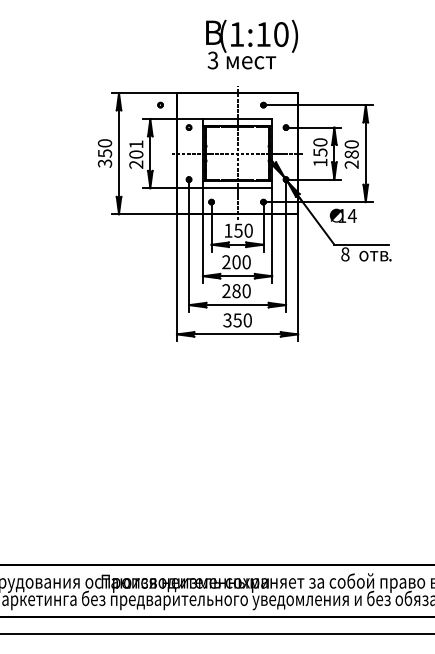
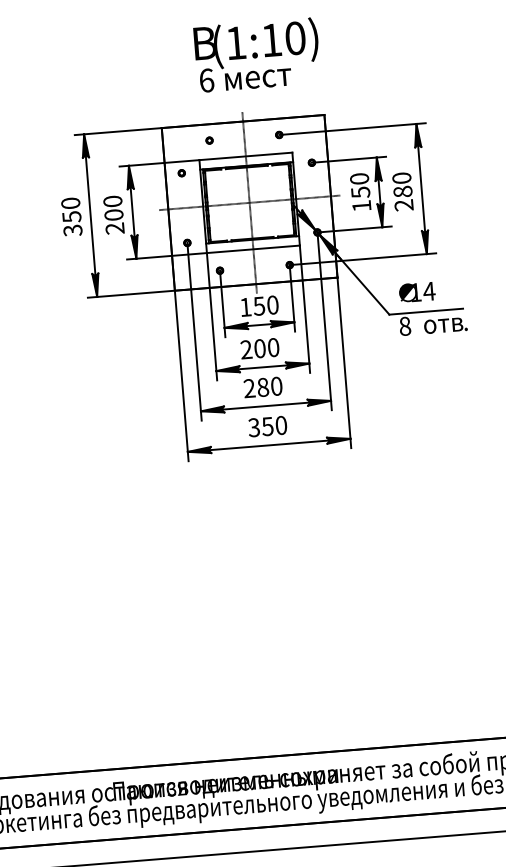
text: (212, 60) -> (205, 80), 3 -> 6
part: (160, 104) -> (209, 139), moved
text: (136, 144) -> (113, 201), 201 -> 200
text: (342, 215) -> (416, 291), moved

